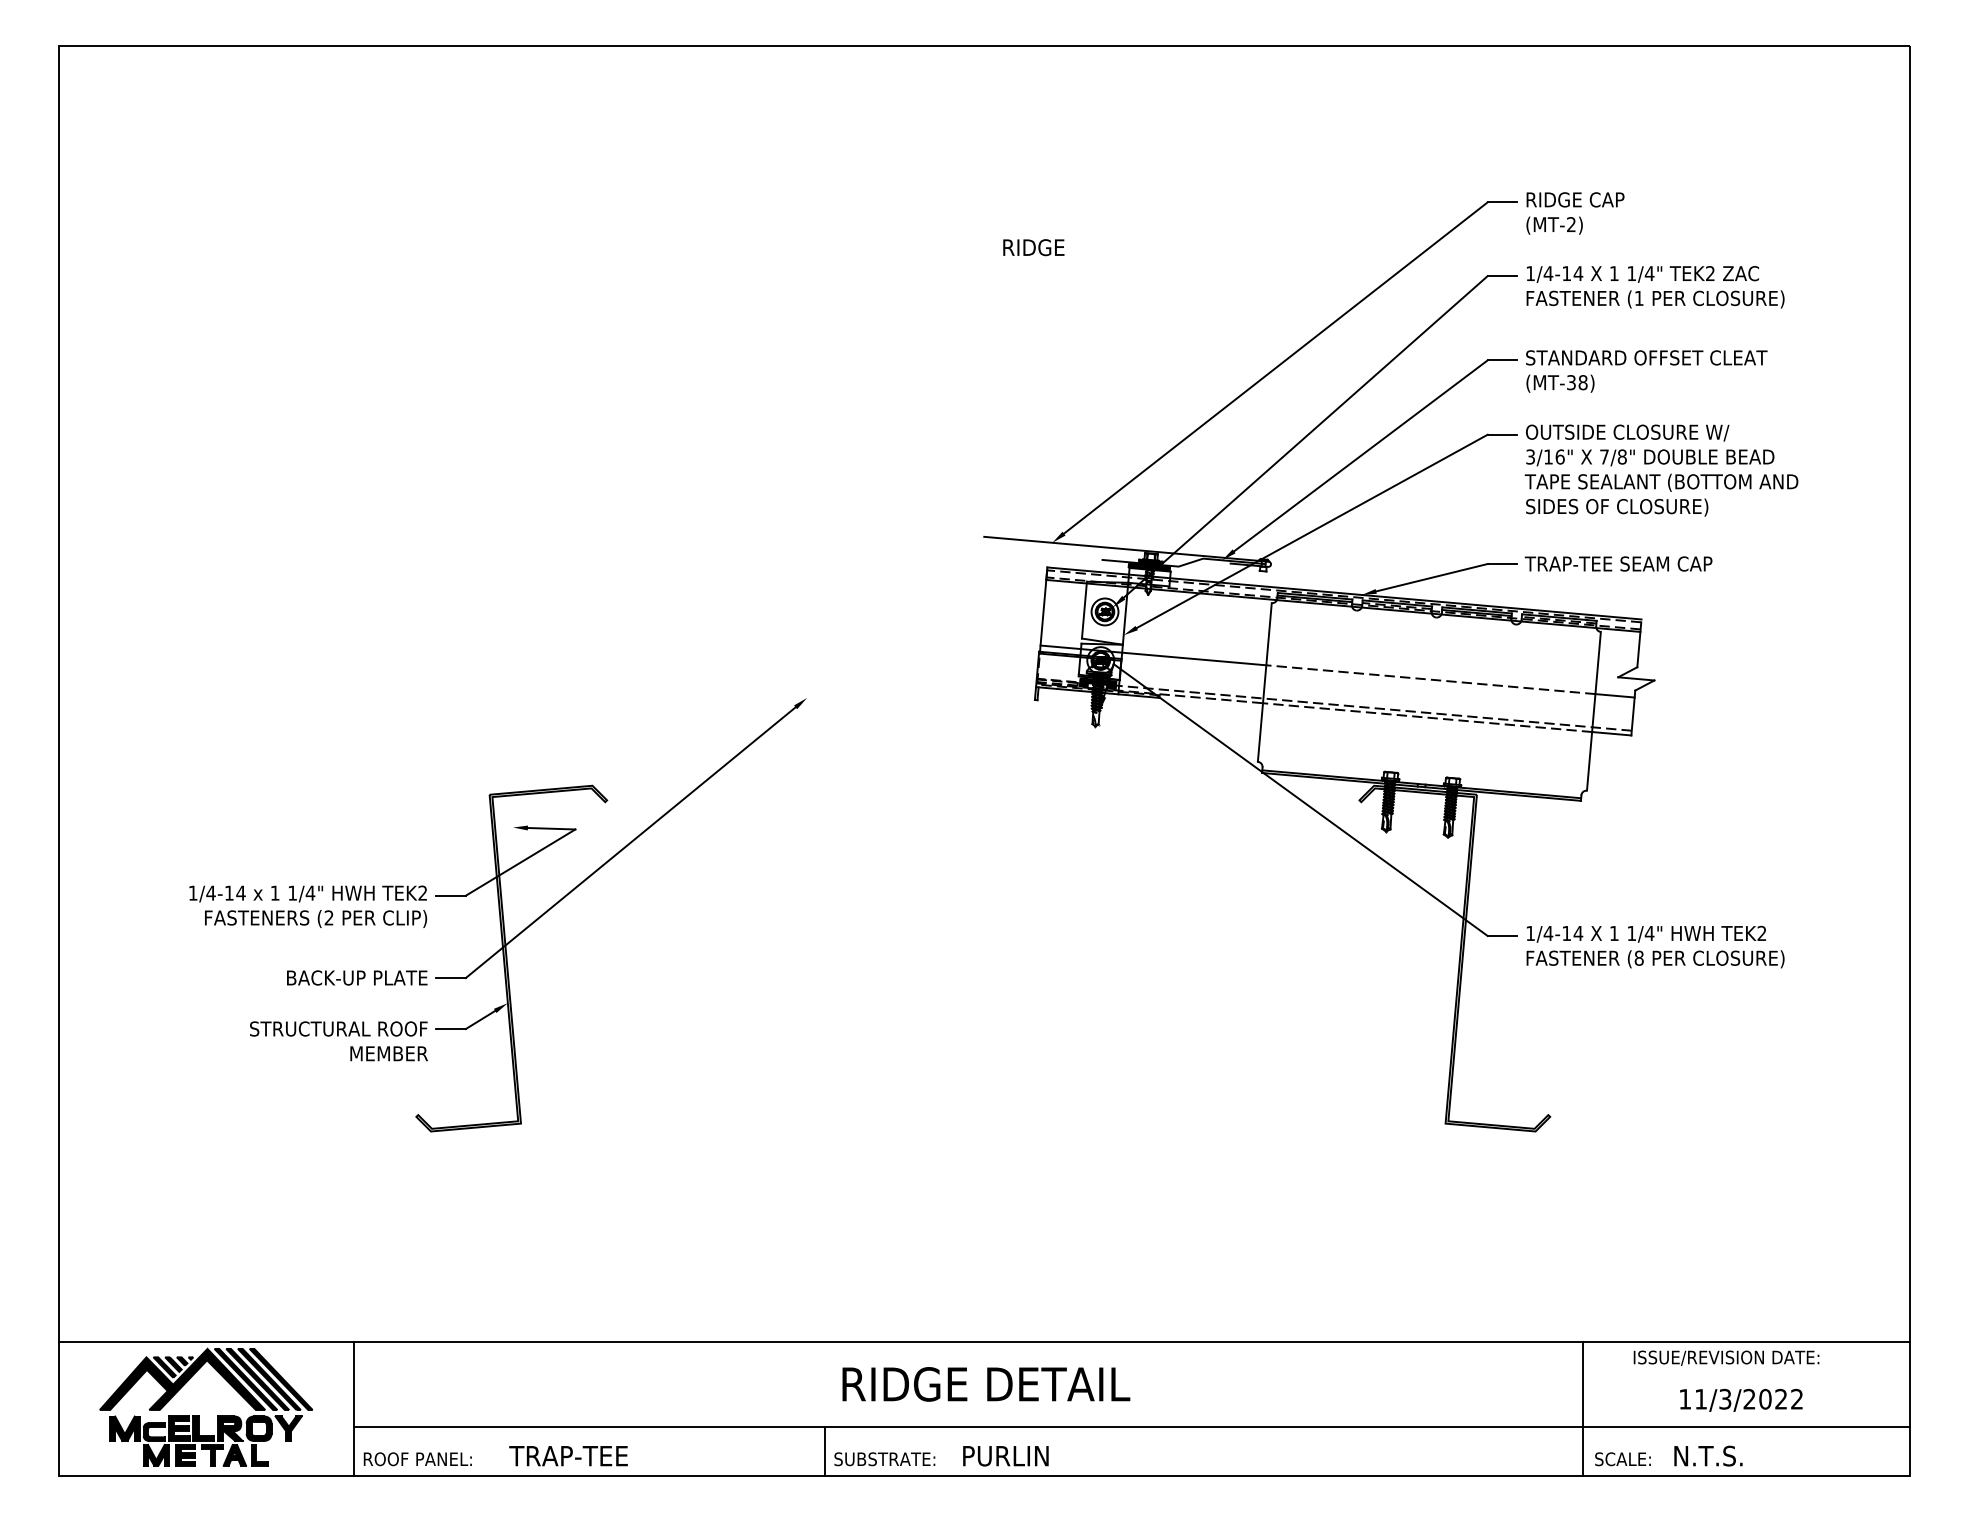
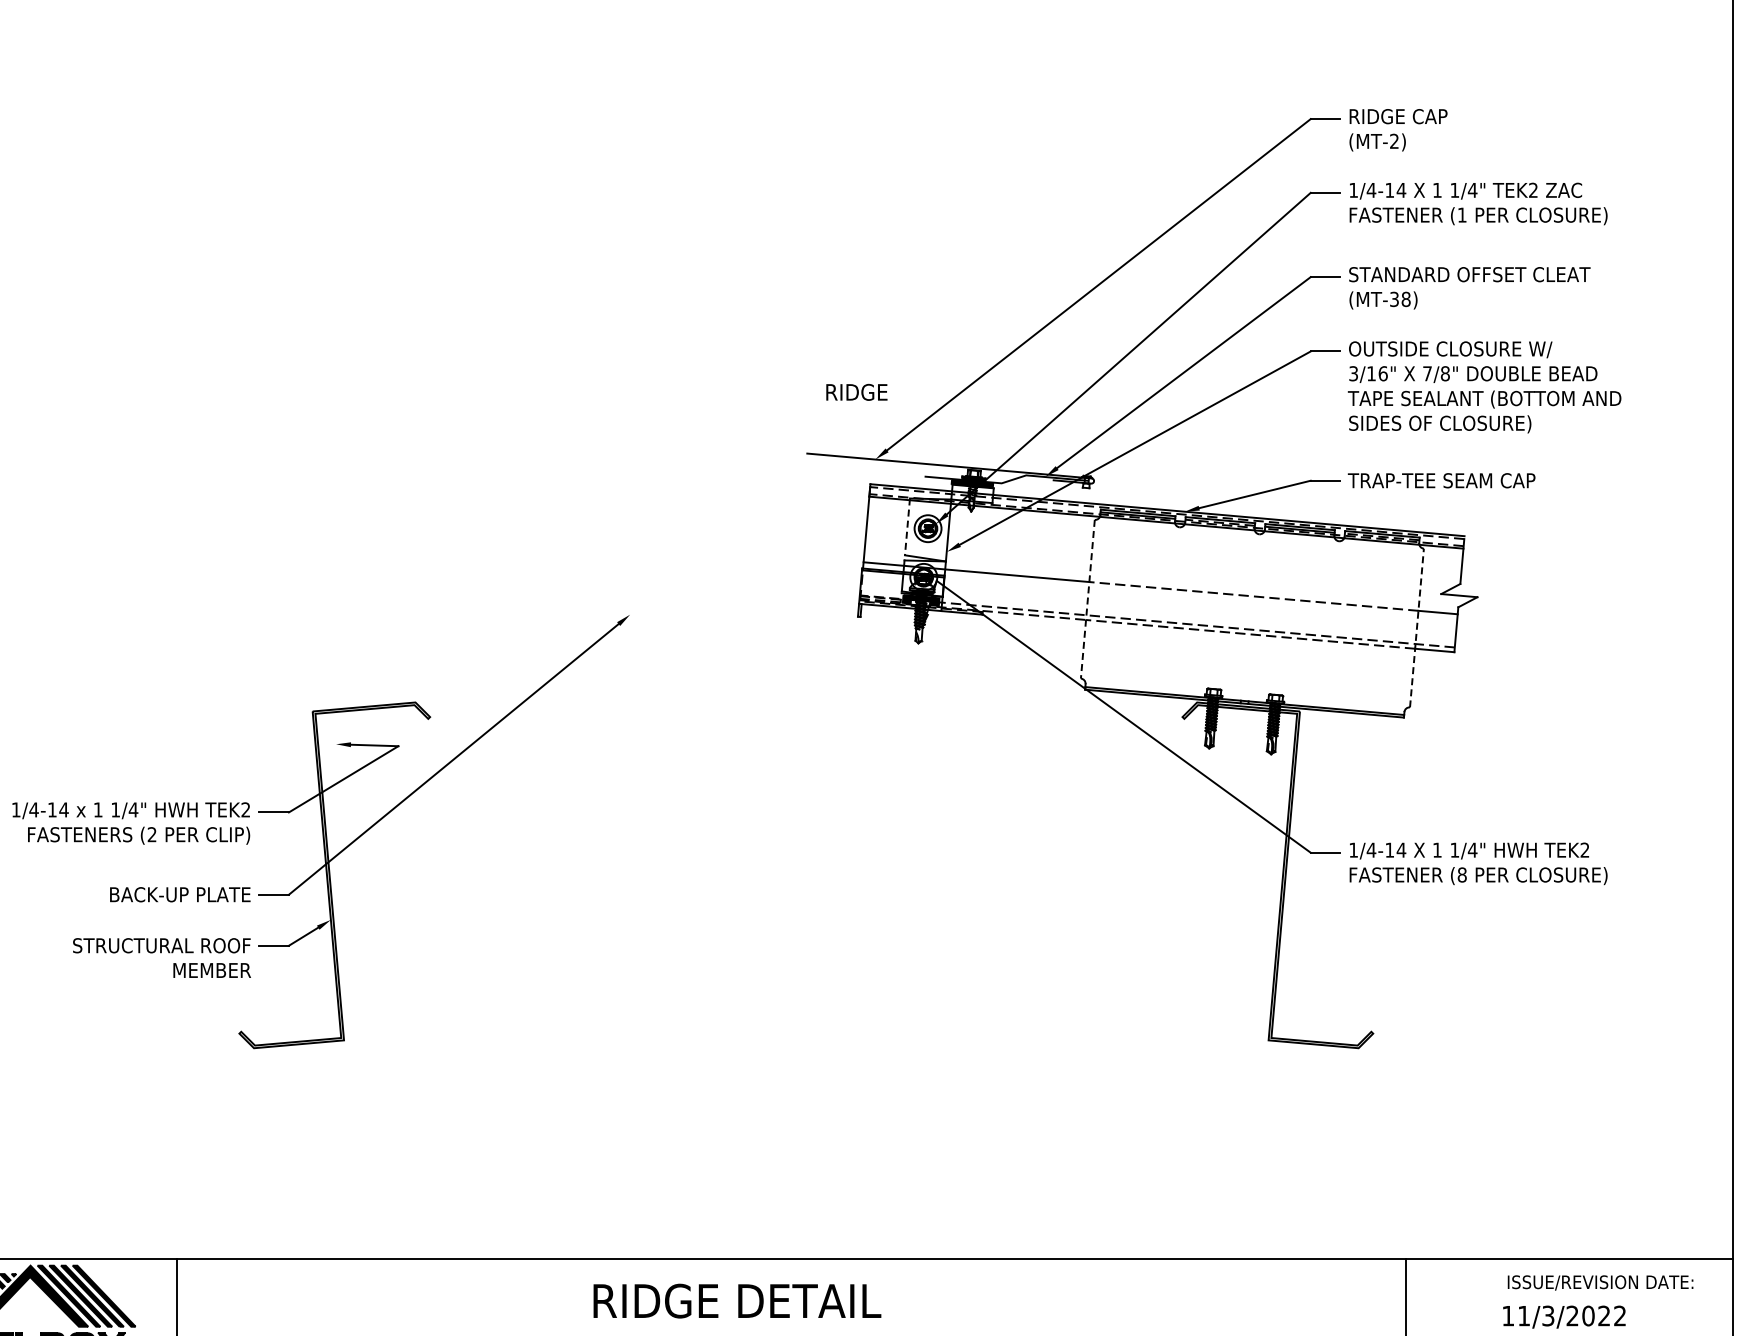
text: (1033, 247) -> (856, 392), moved
line: (1084, 610) -> (907, 527), solid -> dashed
line: (1264, 682) -> (1087, 599), solid -> dashed
line: (1593, 711) -> (1416, 628), solid -> dashed
text: (1726, 1357) -> (1600, 1282), moved
text: (986, 1384) -> (737, 1301), moved

